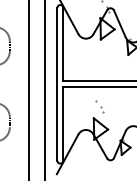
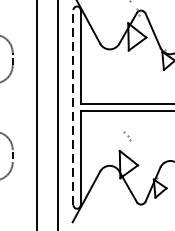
line: (57, 83) -> (73, 106), solid -> dashed
part: (99, 106) -> (127, 135), size x0.6

